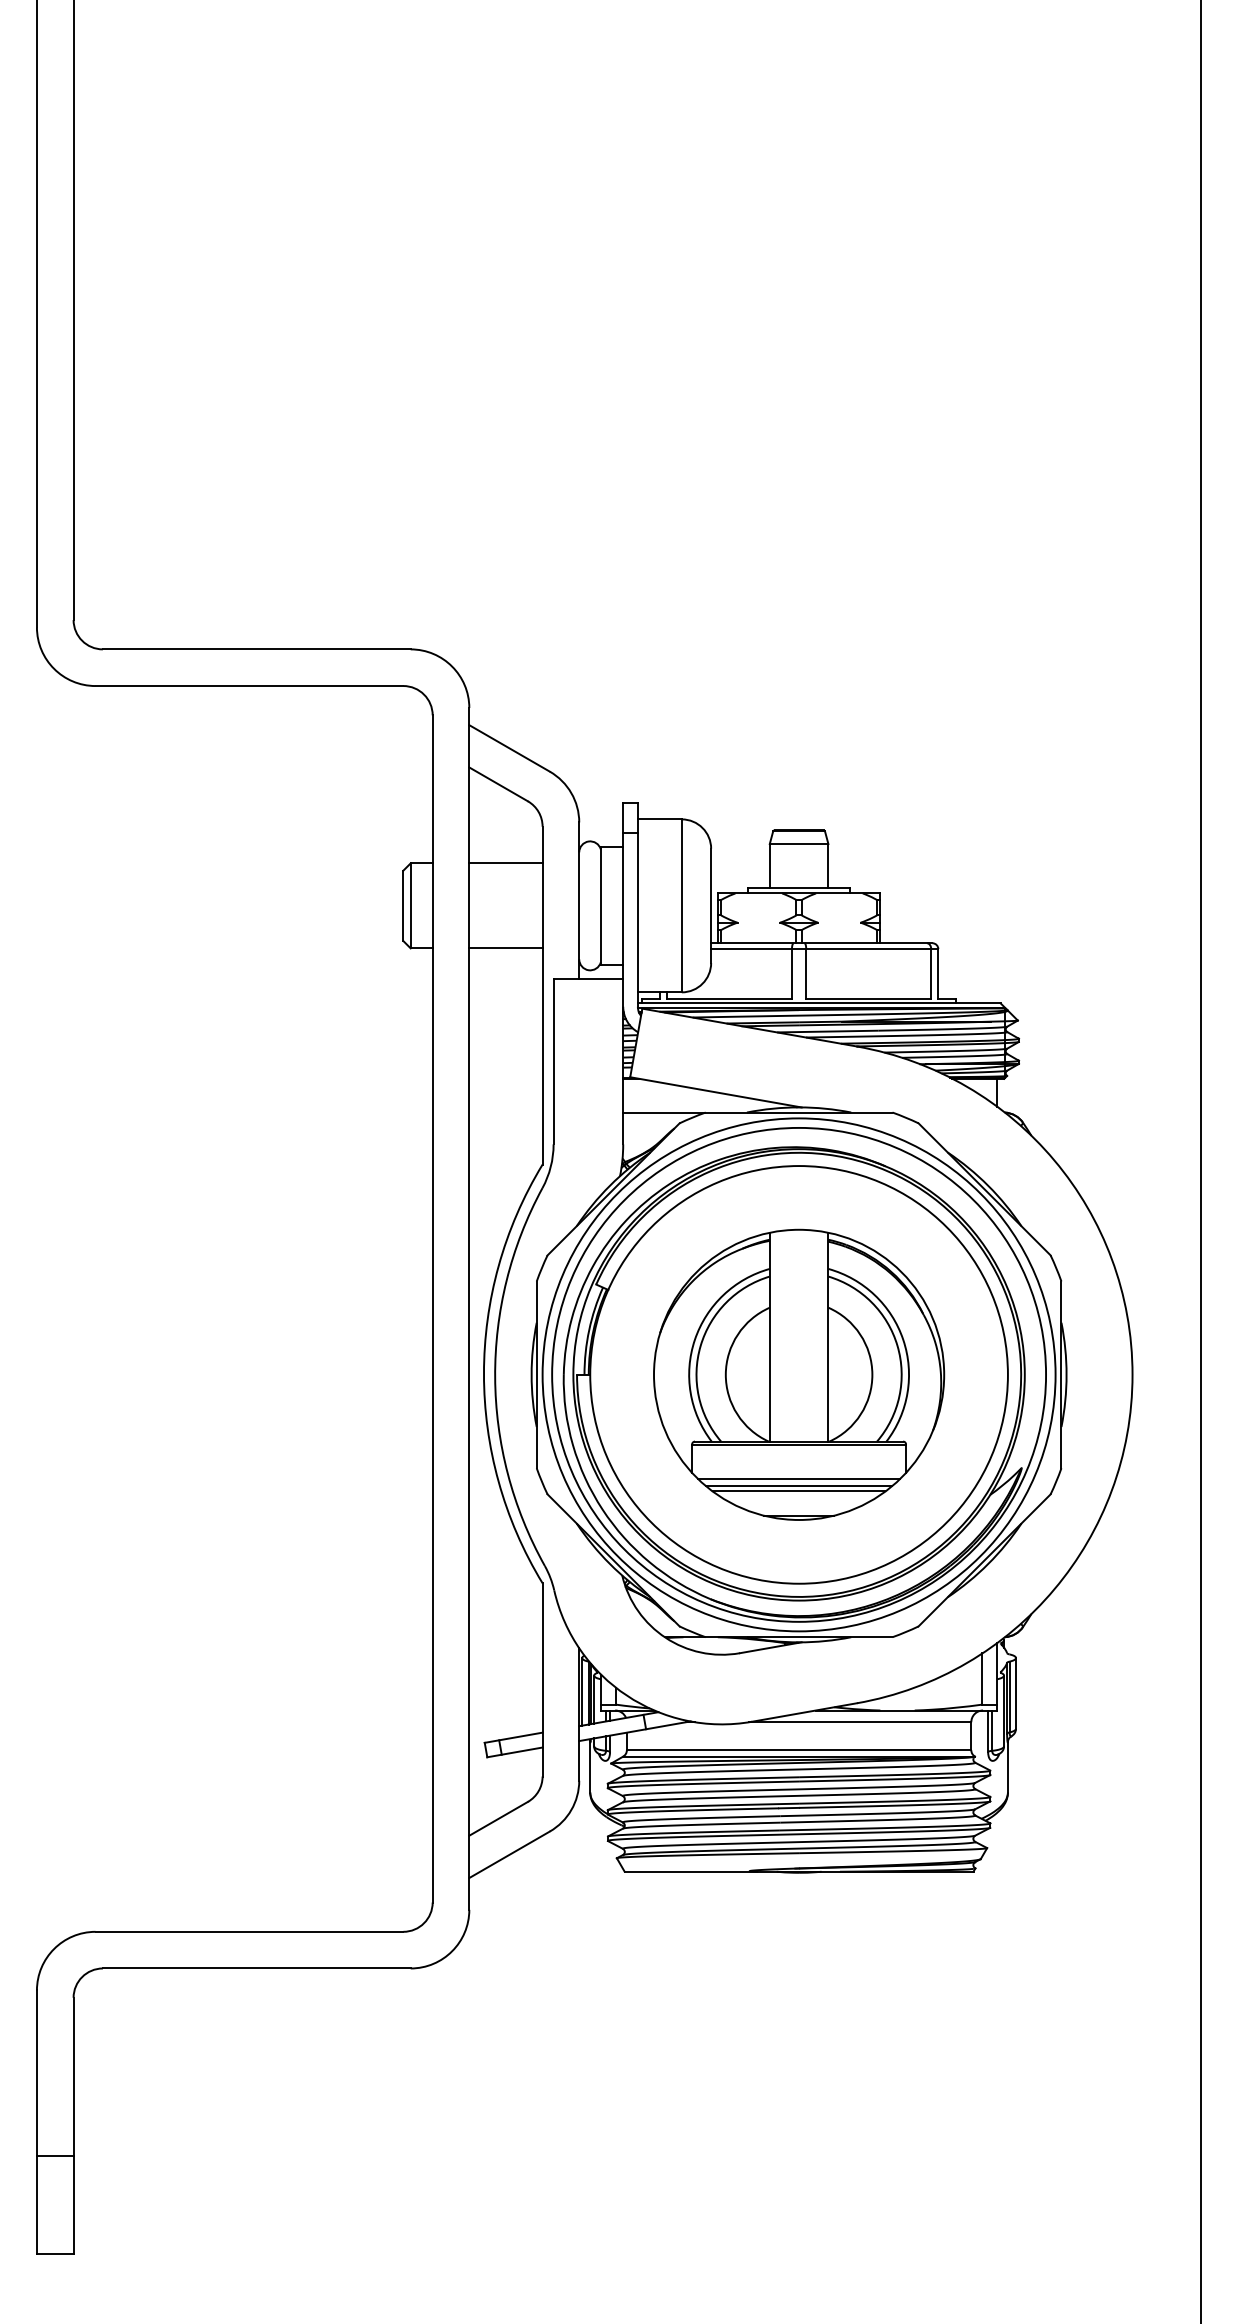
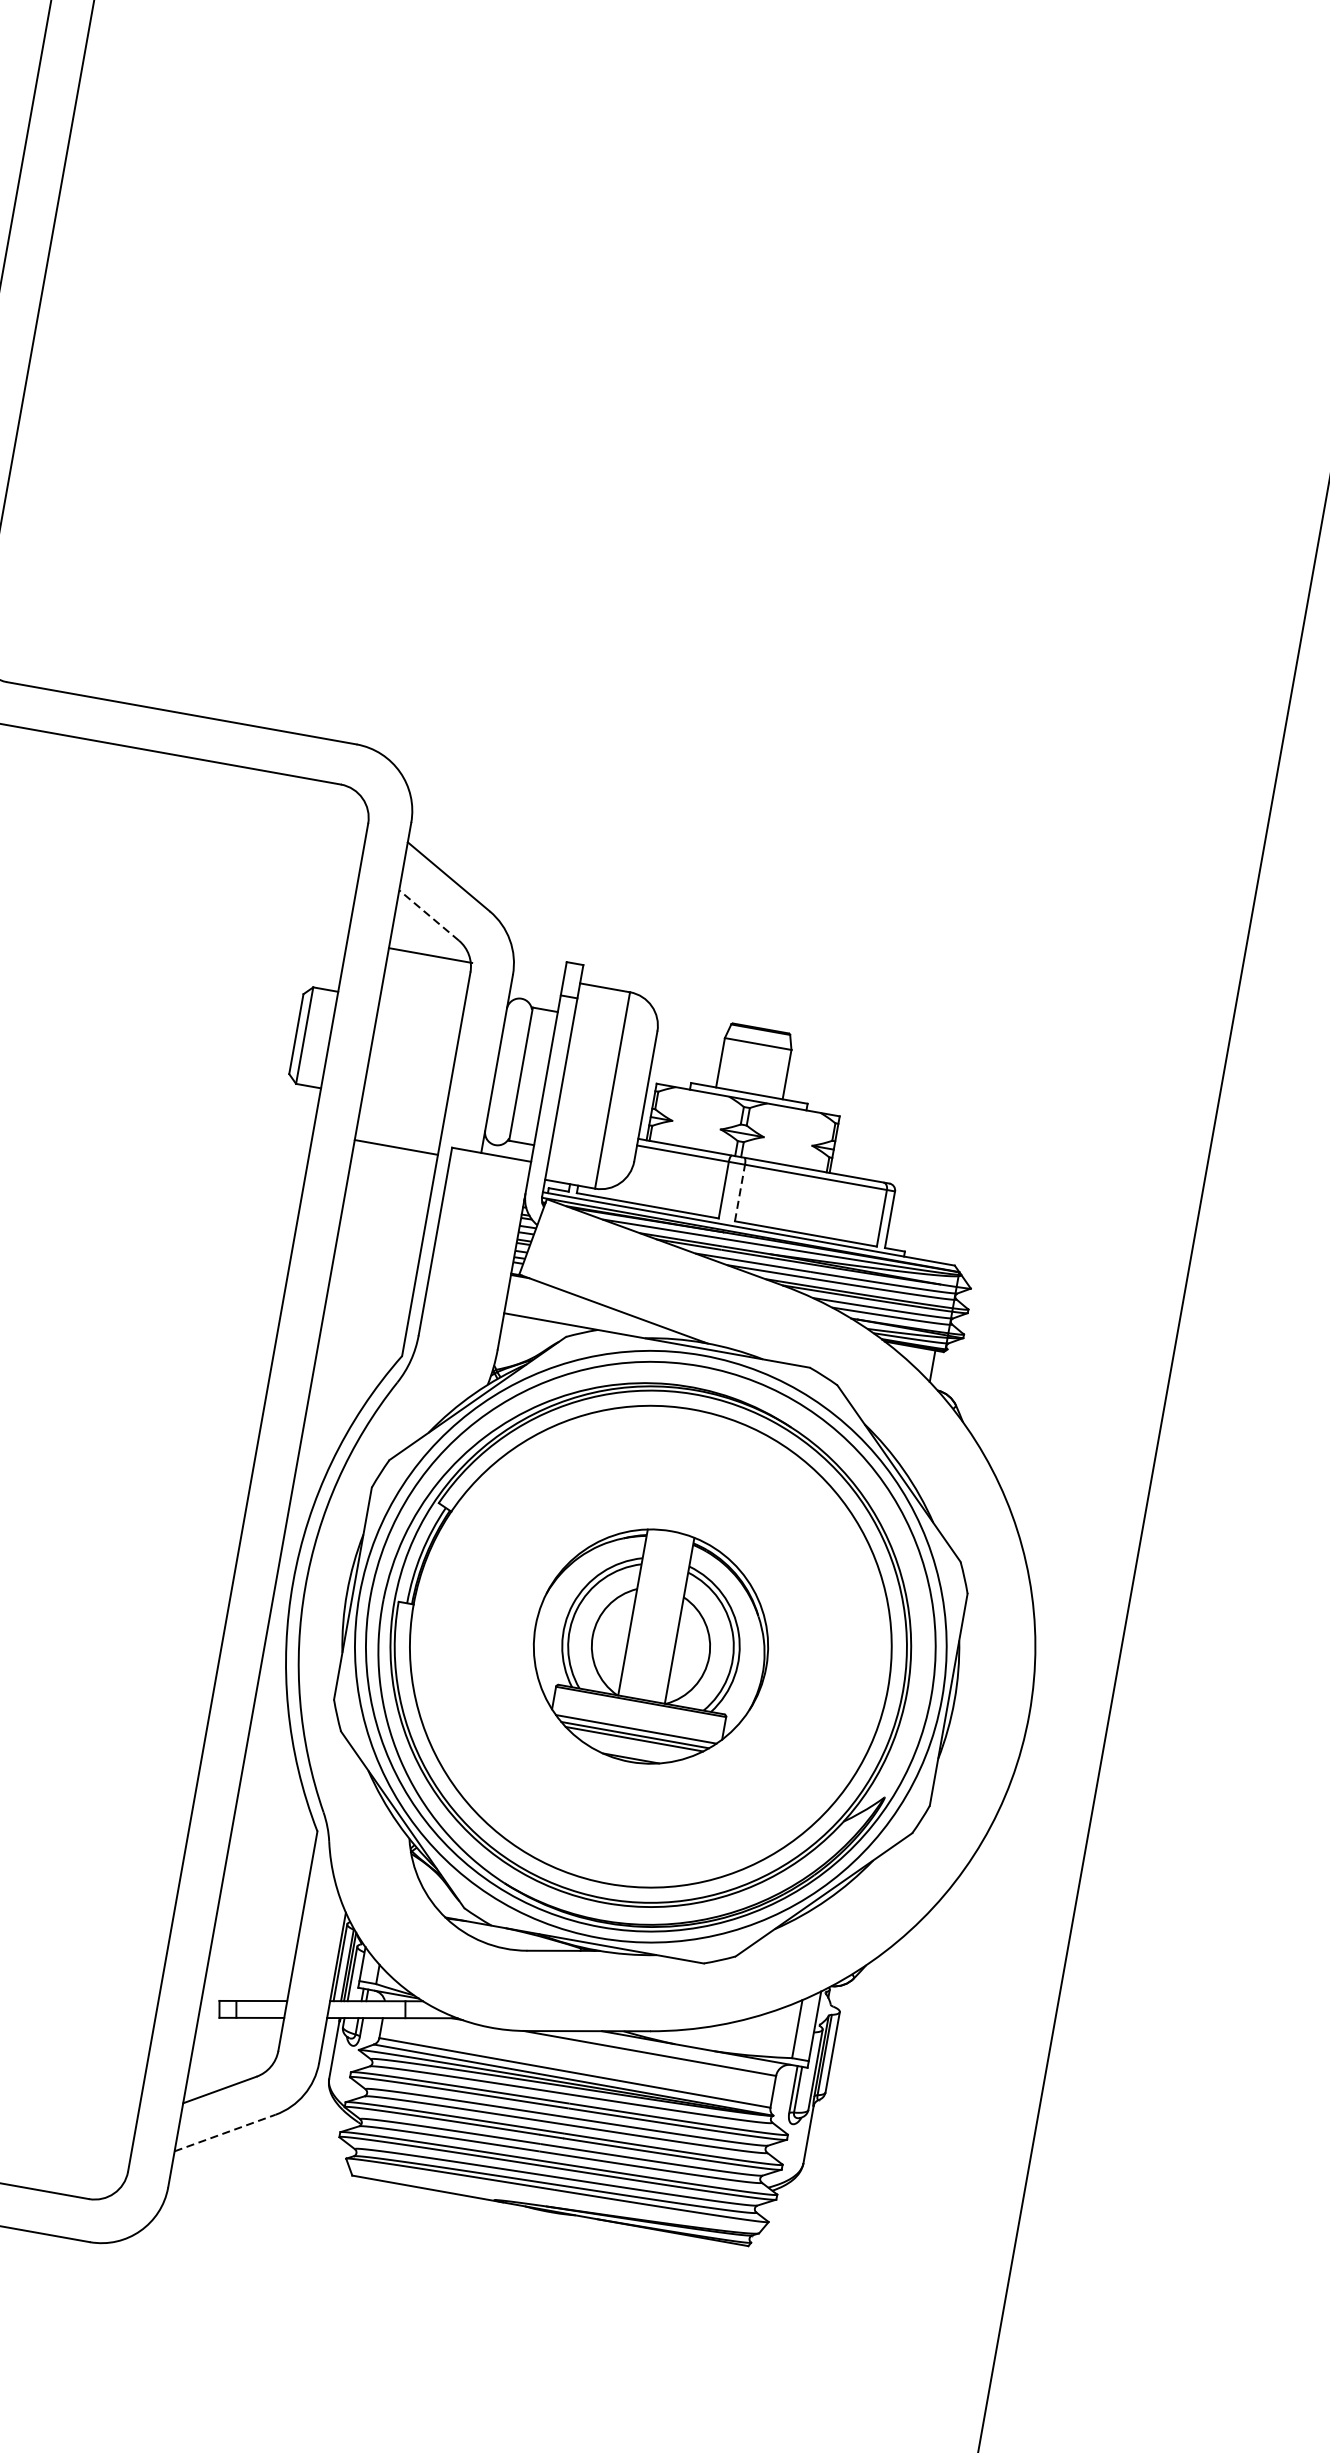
line: (498, 784) -> (428, 915), solid -> dashed
line: (505, 863) -> (430, 955), moved
line: (505, 948) -> (395, 1147), moved
line: (806, 974) -> (740, 1193), solid -> dashed
part: (799, 1374) -> (651, 1646), size x0.7
line: (509, 1854) -> (225, 2132), solid -> dashed

